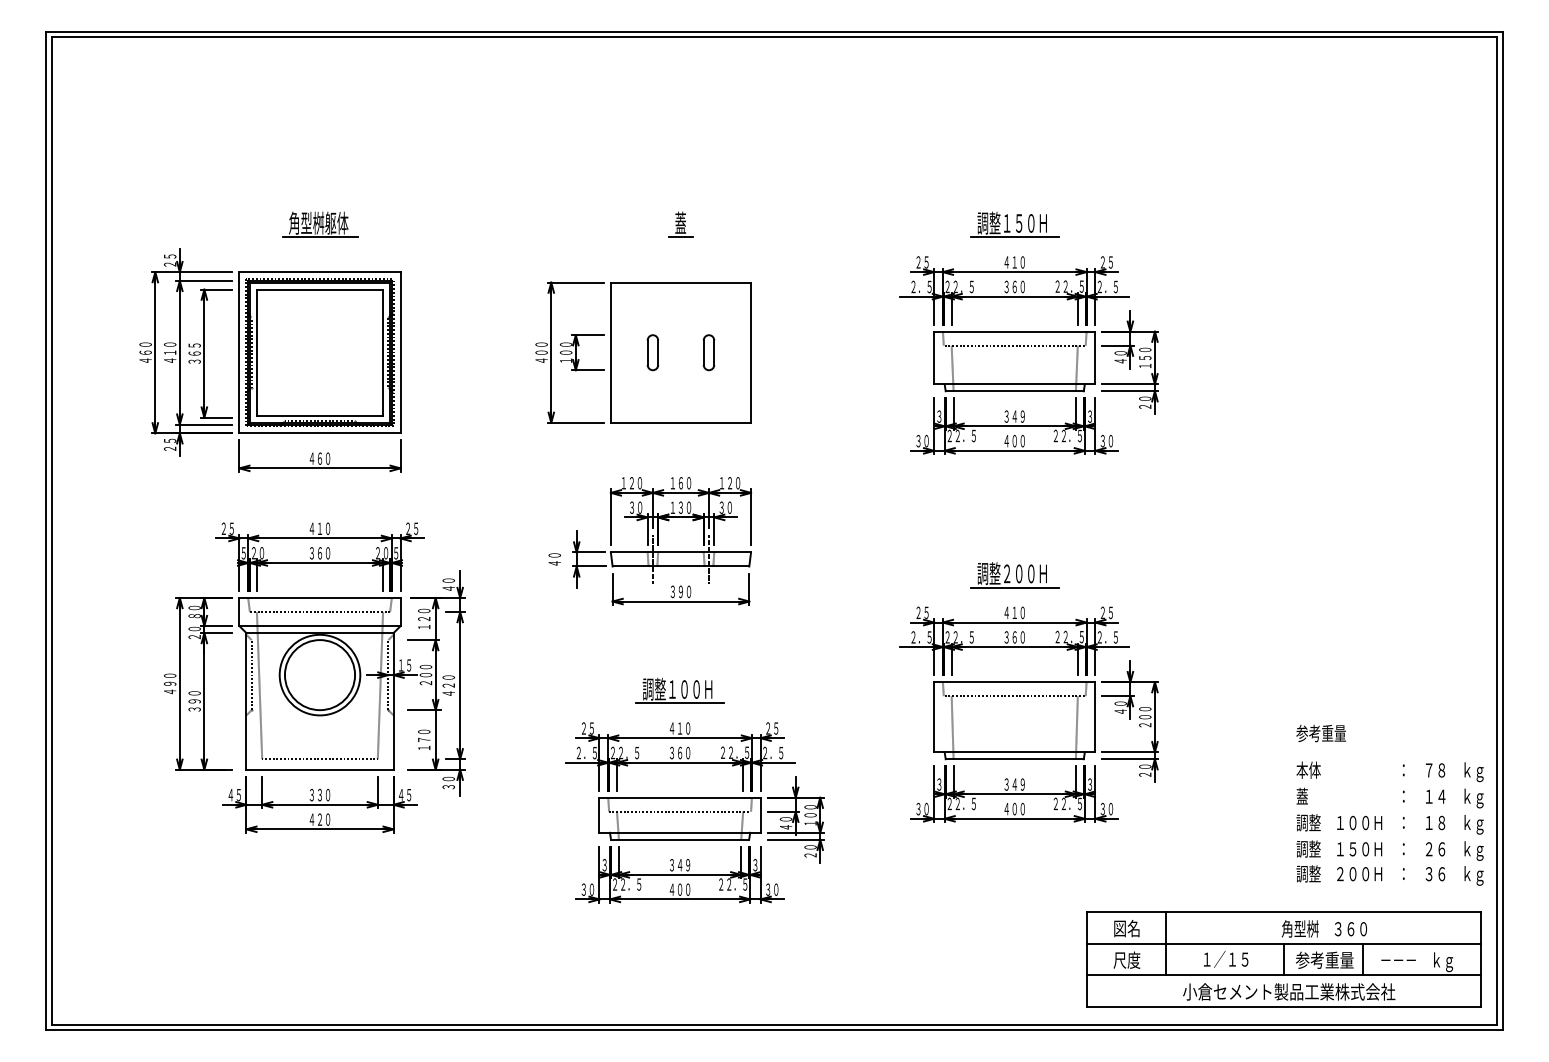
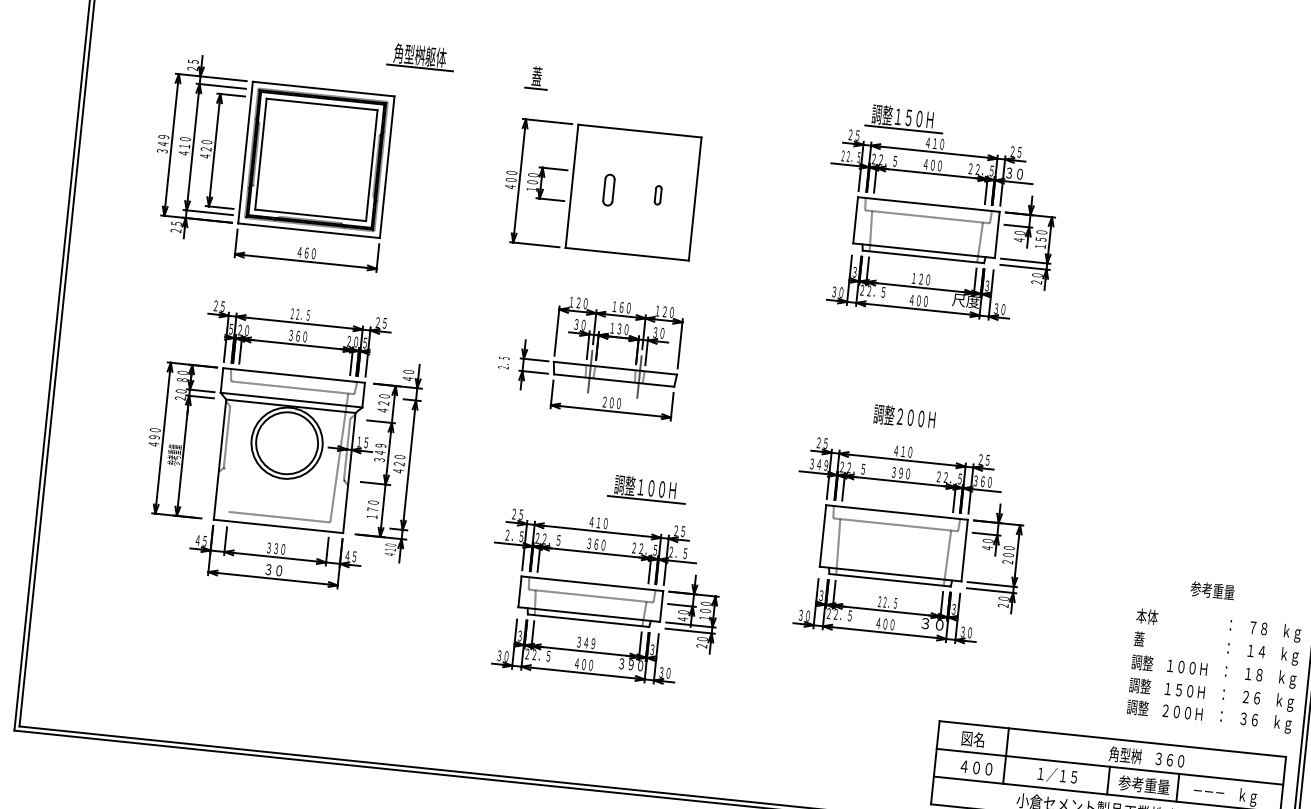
part: (320, 224) -> (421, 56), moved
part: (680, 224) -> (536, 77), moved
part: (1014, 224) -> (904, 118), moved
text: (921, 286) -> (850, 156), ２．５ -> ２２．５
text: (1010, 286) -> (929, 164), ３６０ -> ４００
text: (1107, 286) -> (1014, 173), ２．５ -> ３０
text: (145, 352) -> (163, 143), ４６０ -> ３４９
part: (708, 352) -> (657, 195), size x0.6
text: (194, 353) -> (205, 149), ３６５ -> ４２０
text: (1014, 416) -> (920, 279), ３４９ -> １２０
text: (1067, 436) -> (965, 301), ２２．５ -> 尺度
text: (319, 528) -> (299, 314), ４１０ -> ２２．５
text: (554, 559) -> (503, 362), ４０ -> ２．５
line: (1014, 587) -> (905, 429), removed
text: (676, 592) -> (607, 403), ３９０ -> ２００
text: (424, 626) -> (383, 410), １２０ -> ４２０
text: (921, 637) -> (819, 464), ２．５ -> ３４９
text: (1014, 637) -> (900, 473), ３６０ -> ３９０
text: (1107, 637) -> (982, 481), ２．５ -> ３６０
text: (425, 674) -> (379, 452), ２００ -> ３４９
line: (259, 685) -> (232, 446), removed
part: (679, 690) -> (646, 488), moved
text: (194, 701) -> (174, 455), ３９０ -> 参考重量
text: (1320, 733) -> (1212, 590), moved
text: (448, 782) -> (390, 549), ３０ -> ４１０
text: (1014, 784) -> (887, 602), ３４９ -> ２２．５
text: (1067, 803) -> (932, 623), ２２．５ -> ３０
text: (319, 819) -> (273, 570), ４２０ -> ３０
text: (733, 884) -> (631, 664), ２２．５ -> ３９０
text: (1132, 959) -> (975, 766), 尺度 -> ４００

